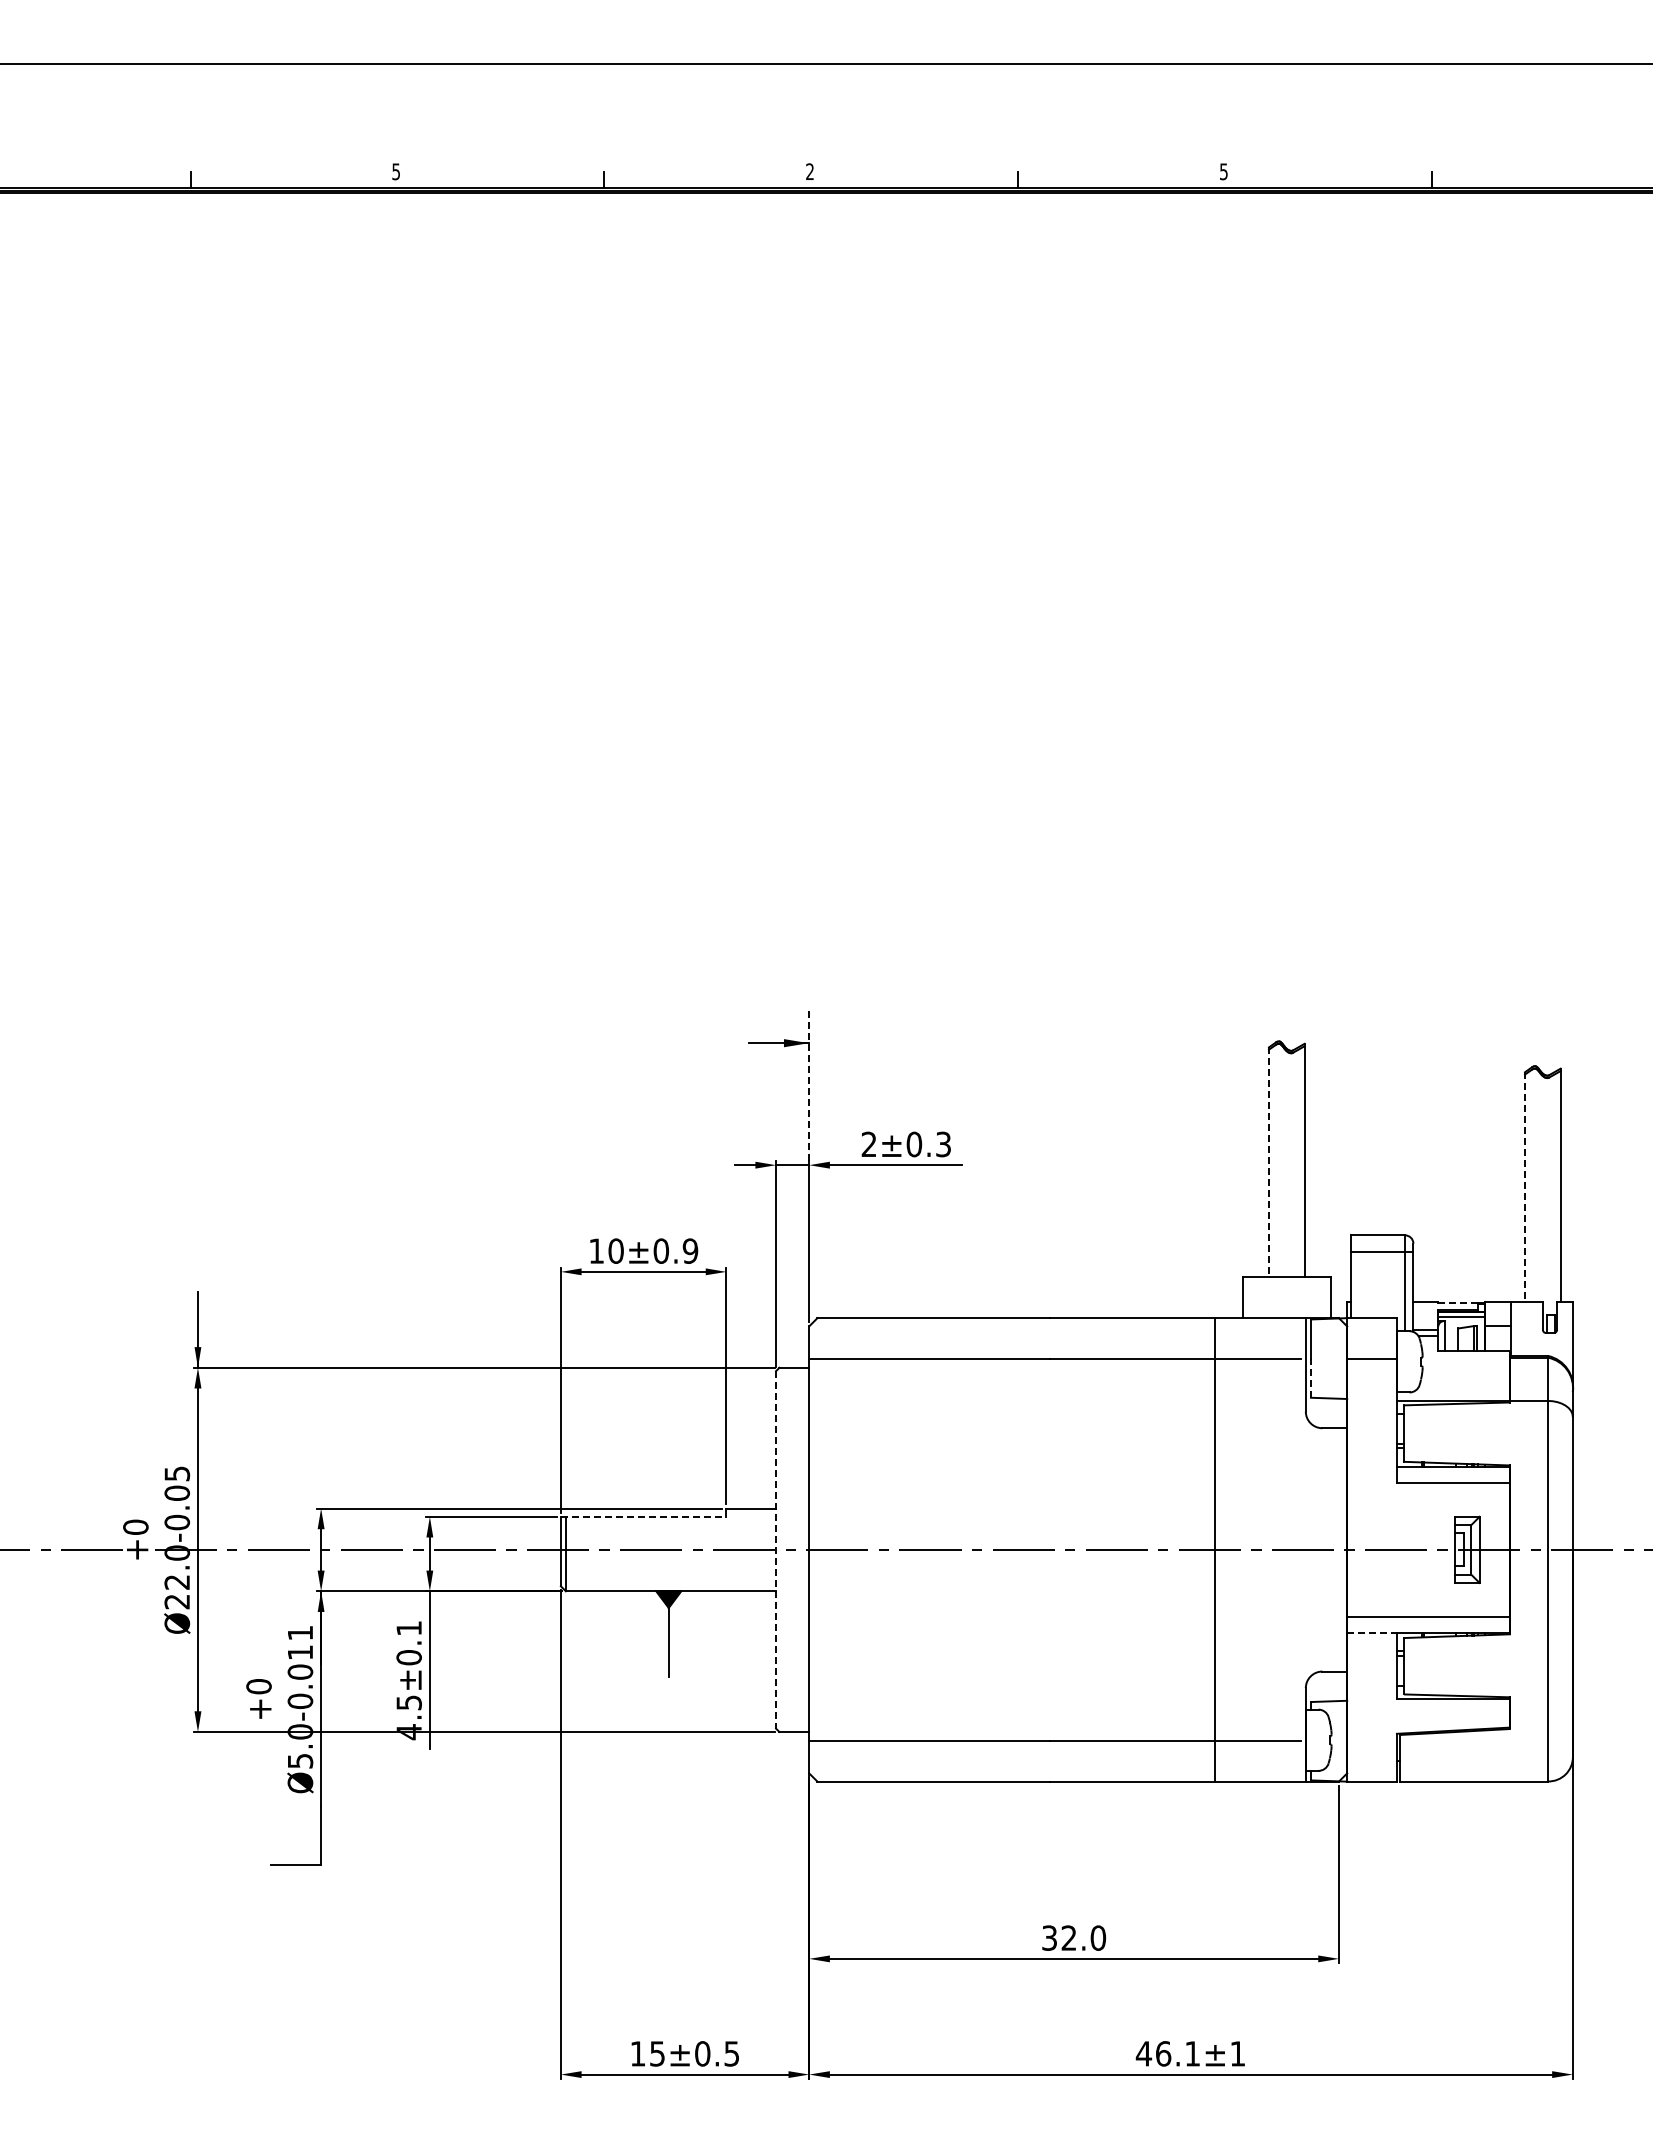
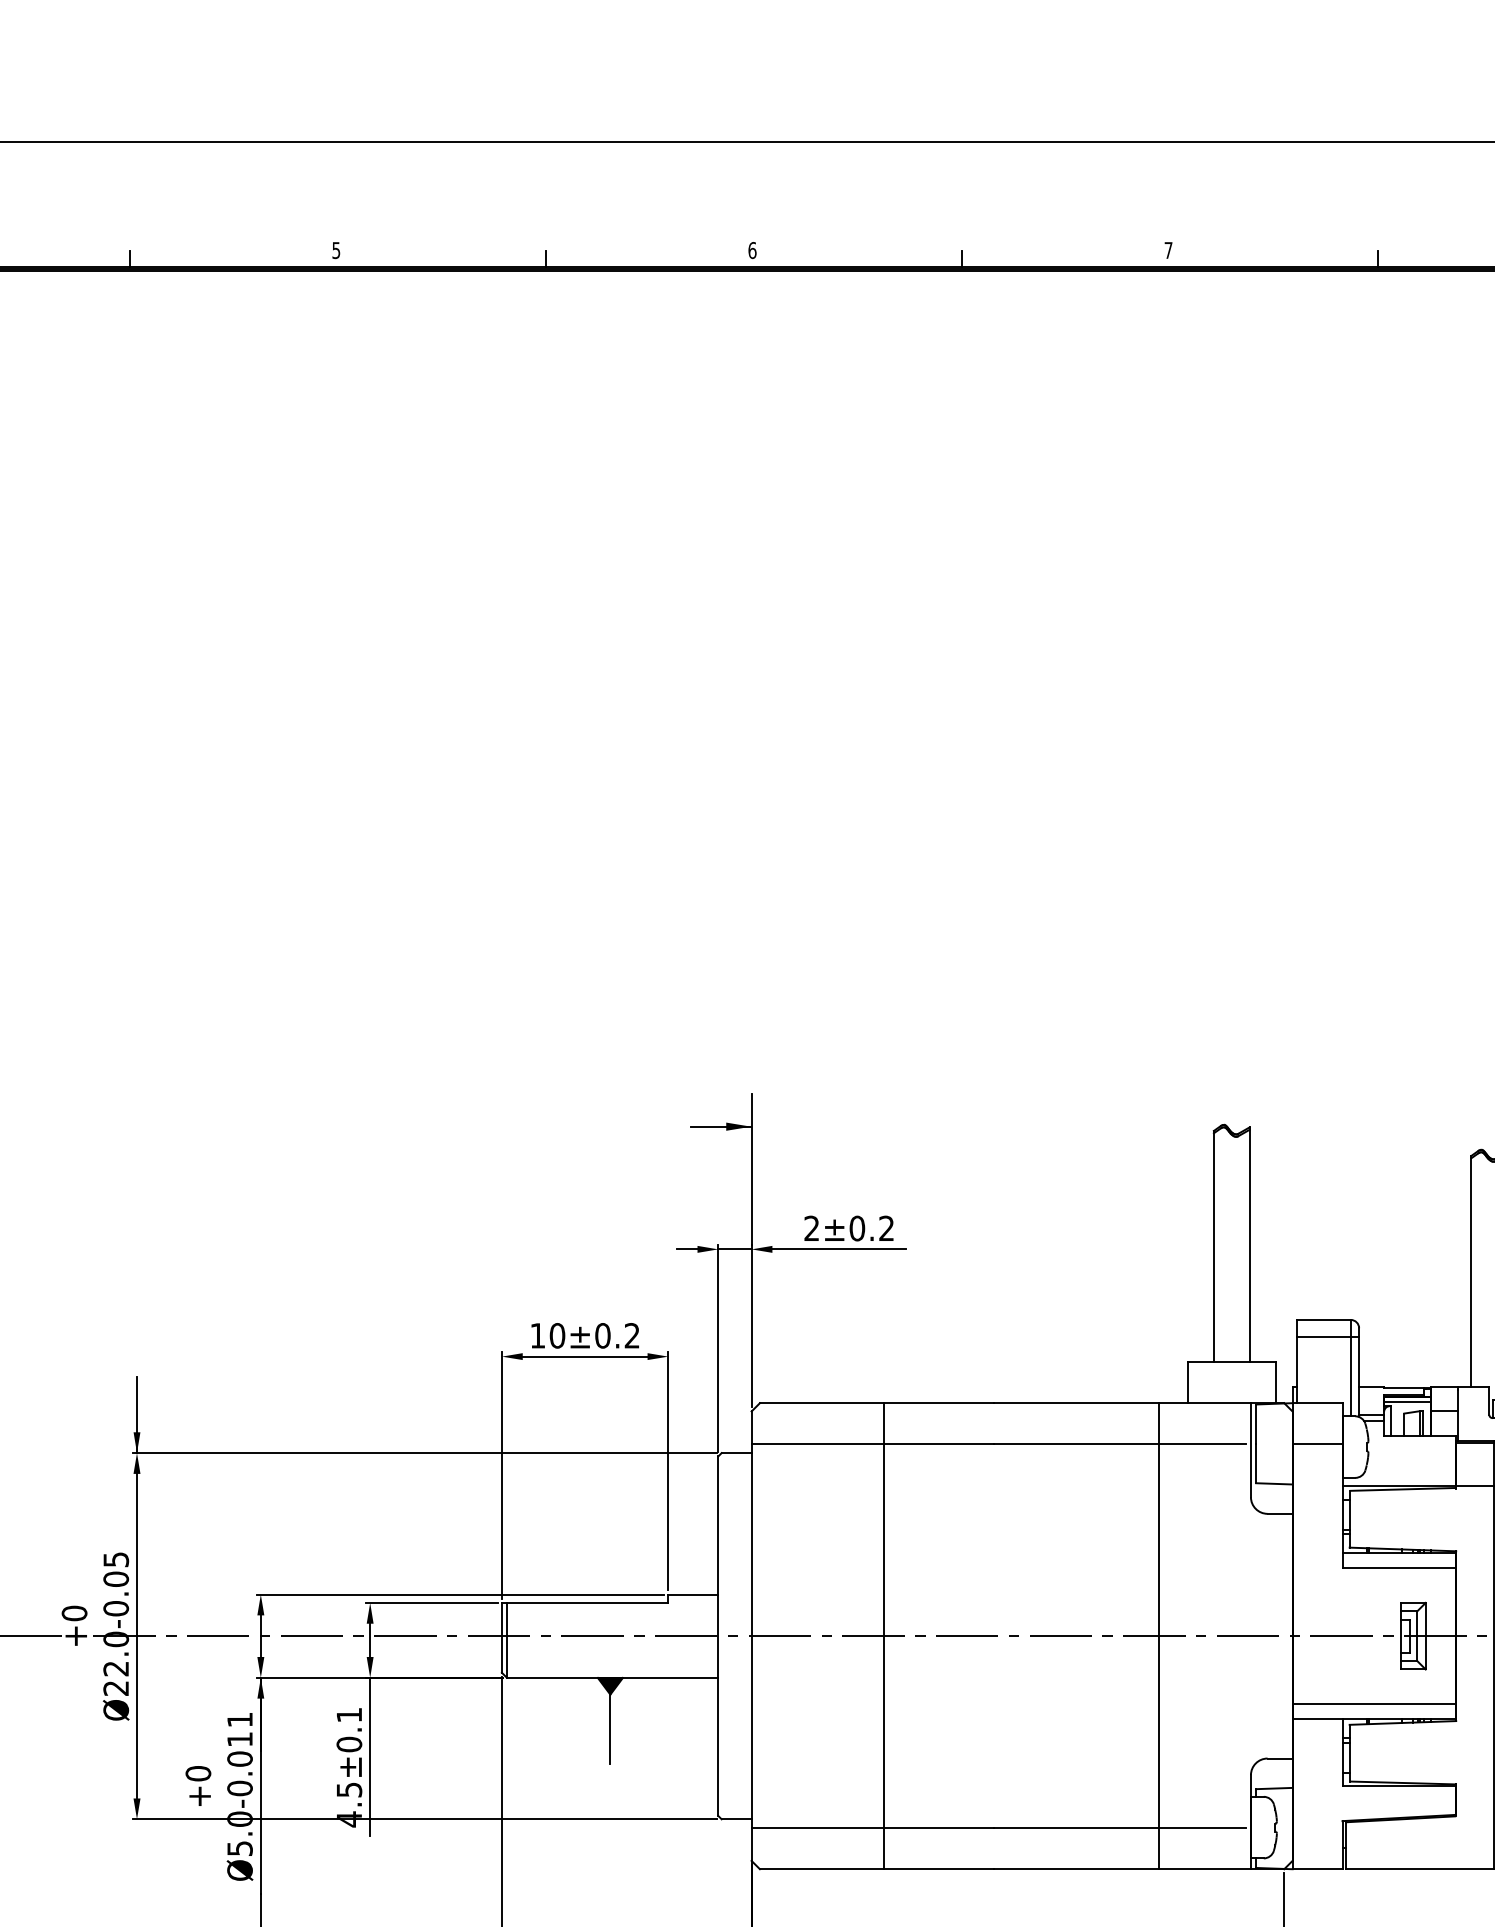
text: (810, 171) -> (752, 250), 2 -> 6
text: (1223, 171) -> (1168, 250), 5 -> 7
line: (809, 1086) -> (751, 1170), dashed -> solid
text: (943, 1144) -> (886, 1228), 2±0.3 -> 2±0.2
line: (1268, 1162) -> (1213, 1246), dashed -> solid
line: (1525, 1186) -> (1471, 1270), dashed -> solid
text: (690, 1250) -> (632, 1335), 10±0.9 -> 10±0.2
line: (1458, 1302) -> (1404, 1387), dashed -> solid
line: (1310, 1378) -> (1255, 1463), dashed -> solid
line: (643, 1516) -> (584, 1602), dashed -> solid
line: (776, 1549) -> (718, 1635), dashed -> solid
line: (941, 1549) -> (884, 1635), added
line: (1372, 1632) -> (1318, 1719), dashed -> solid

